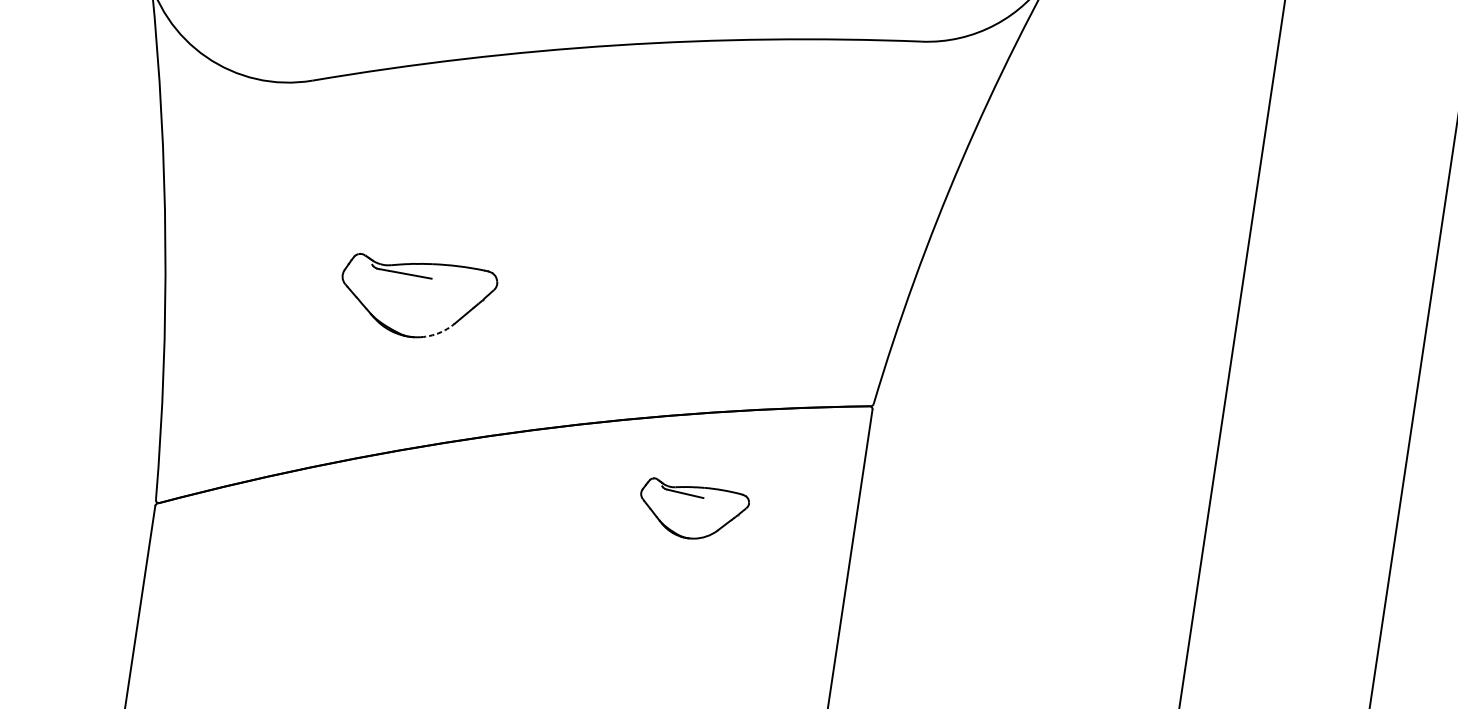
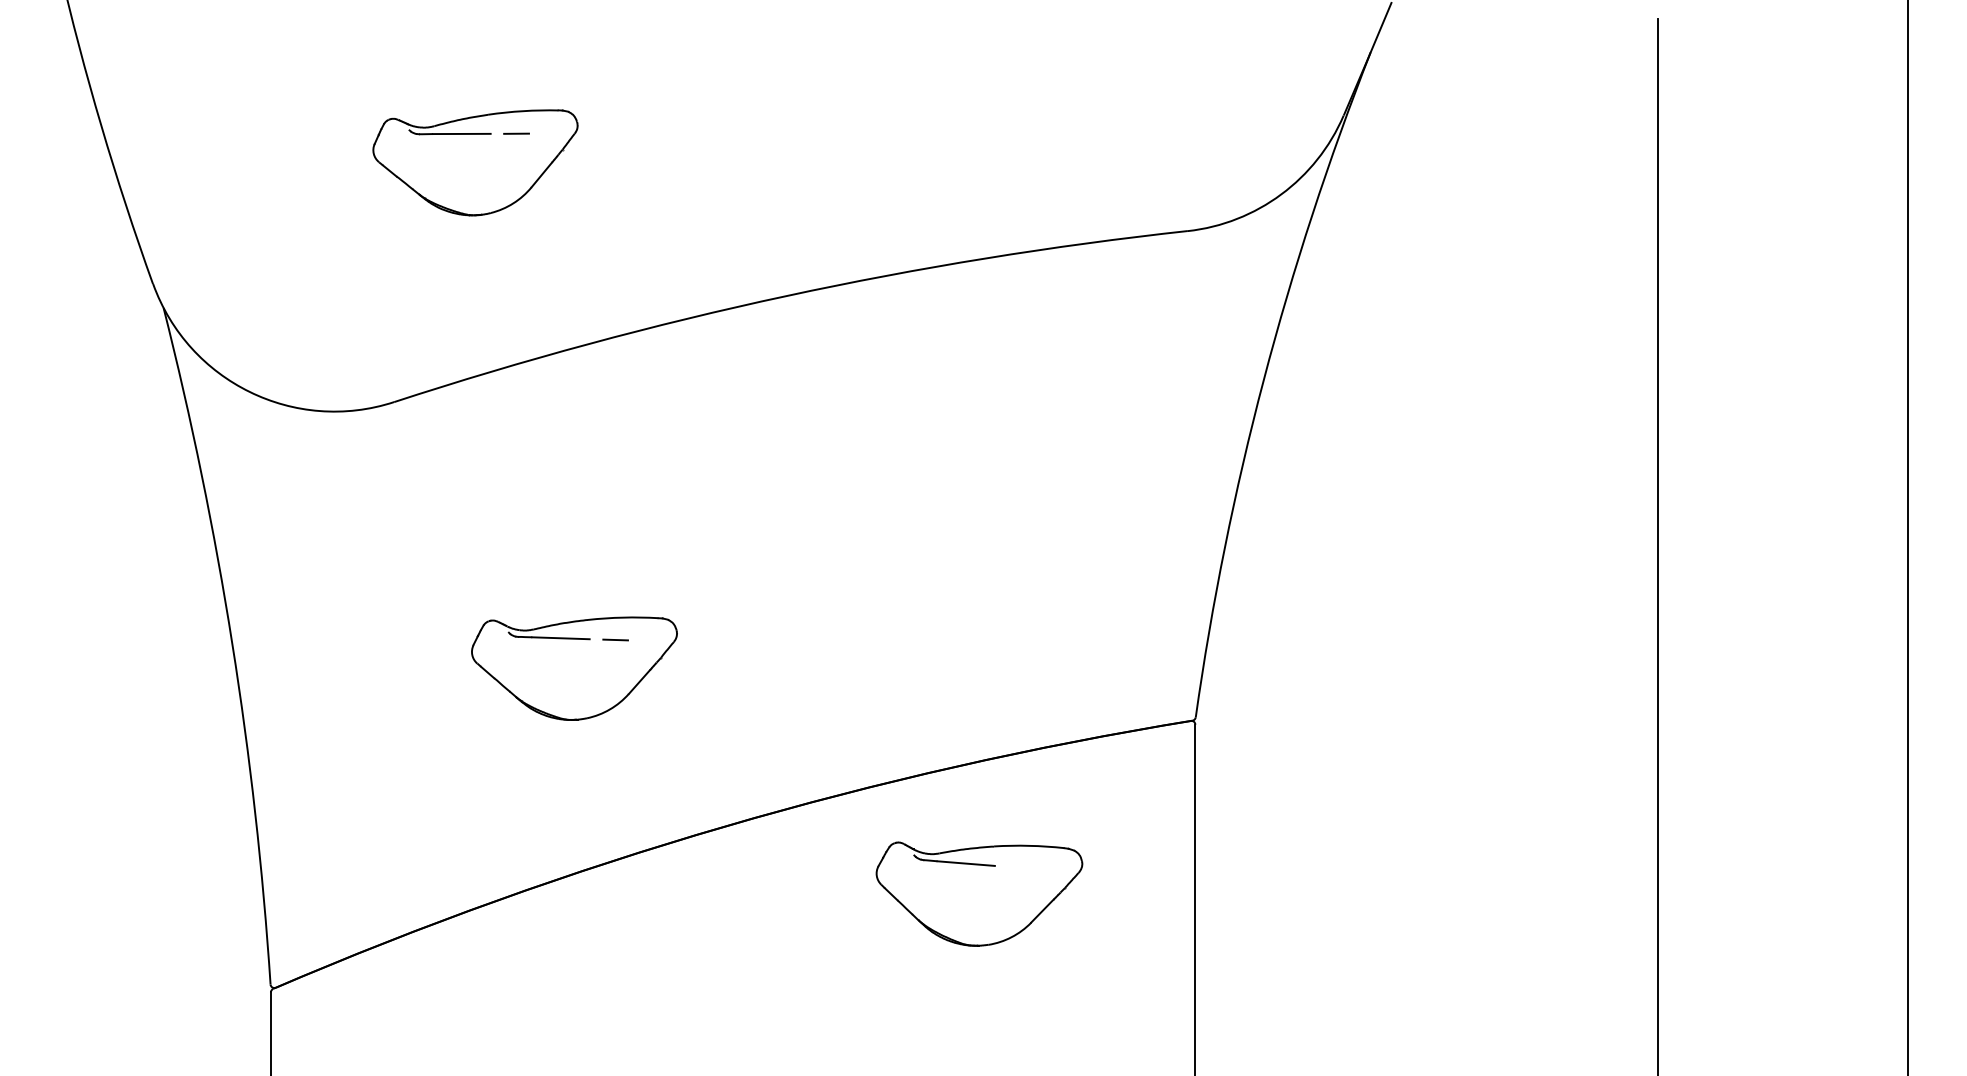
line: (450, 281) -> (615, 639), added
arc: (438, 333) -> (609, 709), dashed -> solid
part: (693, 511) -> (979, 893), size x1.43

